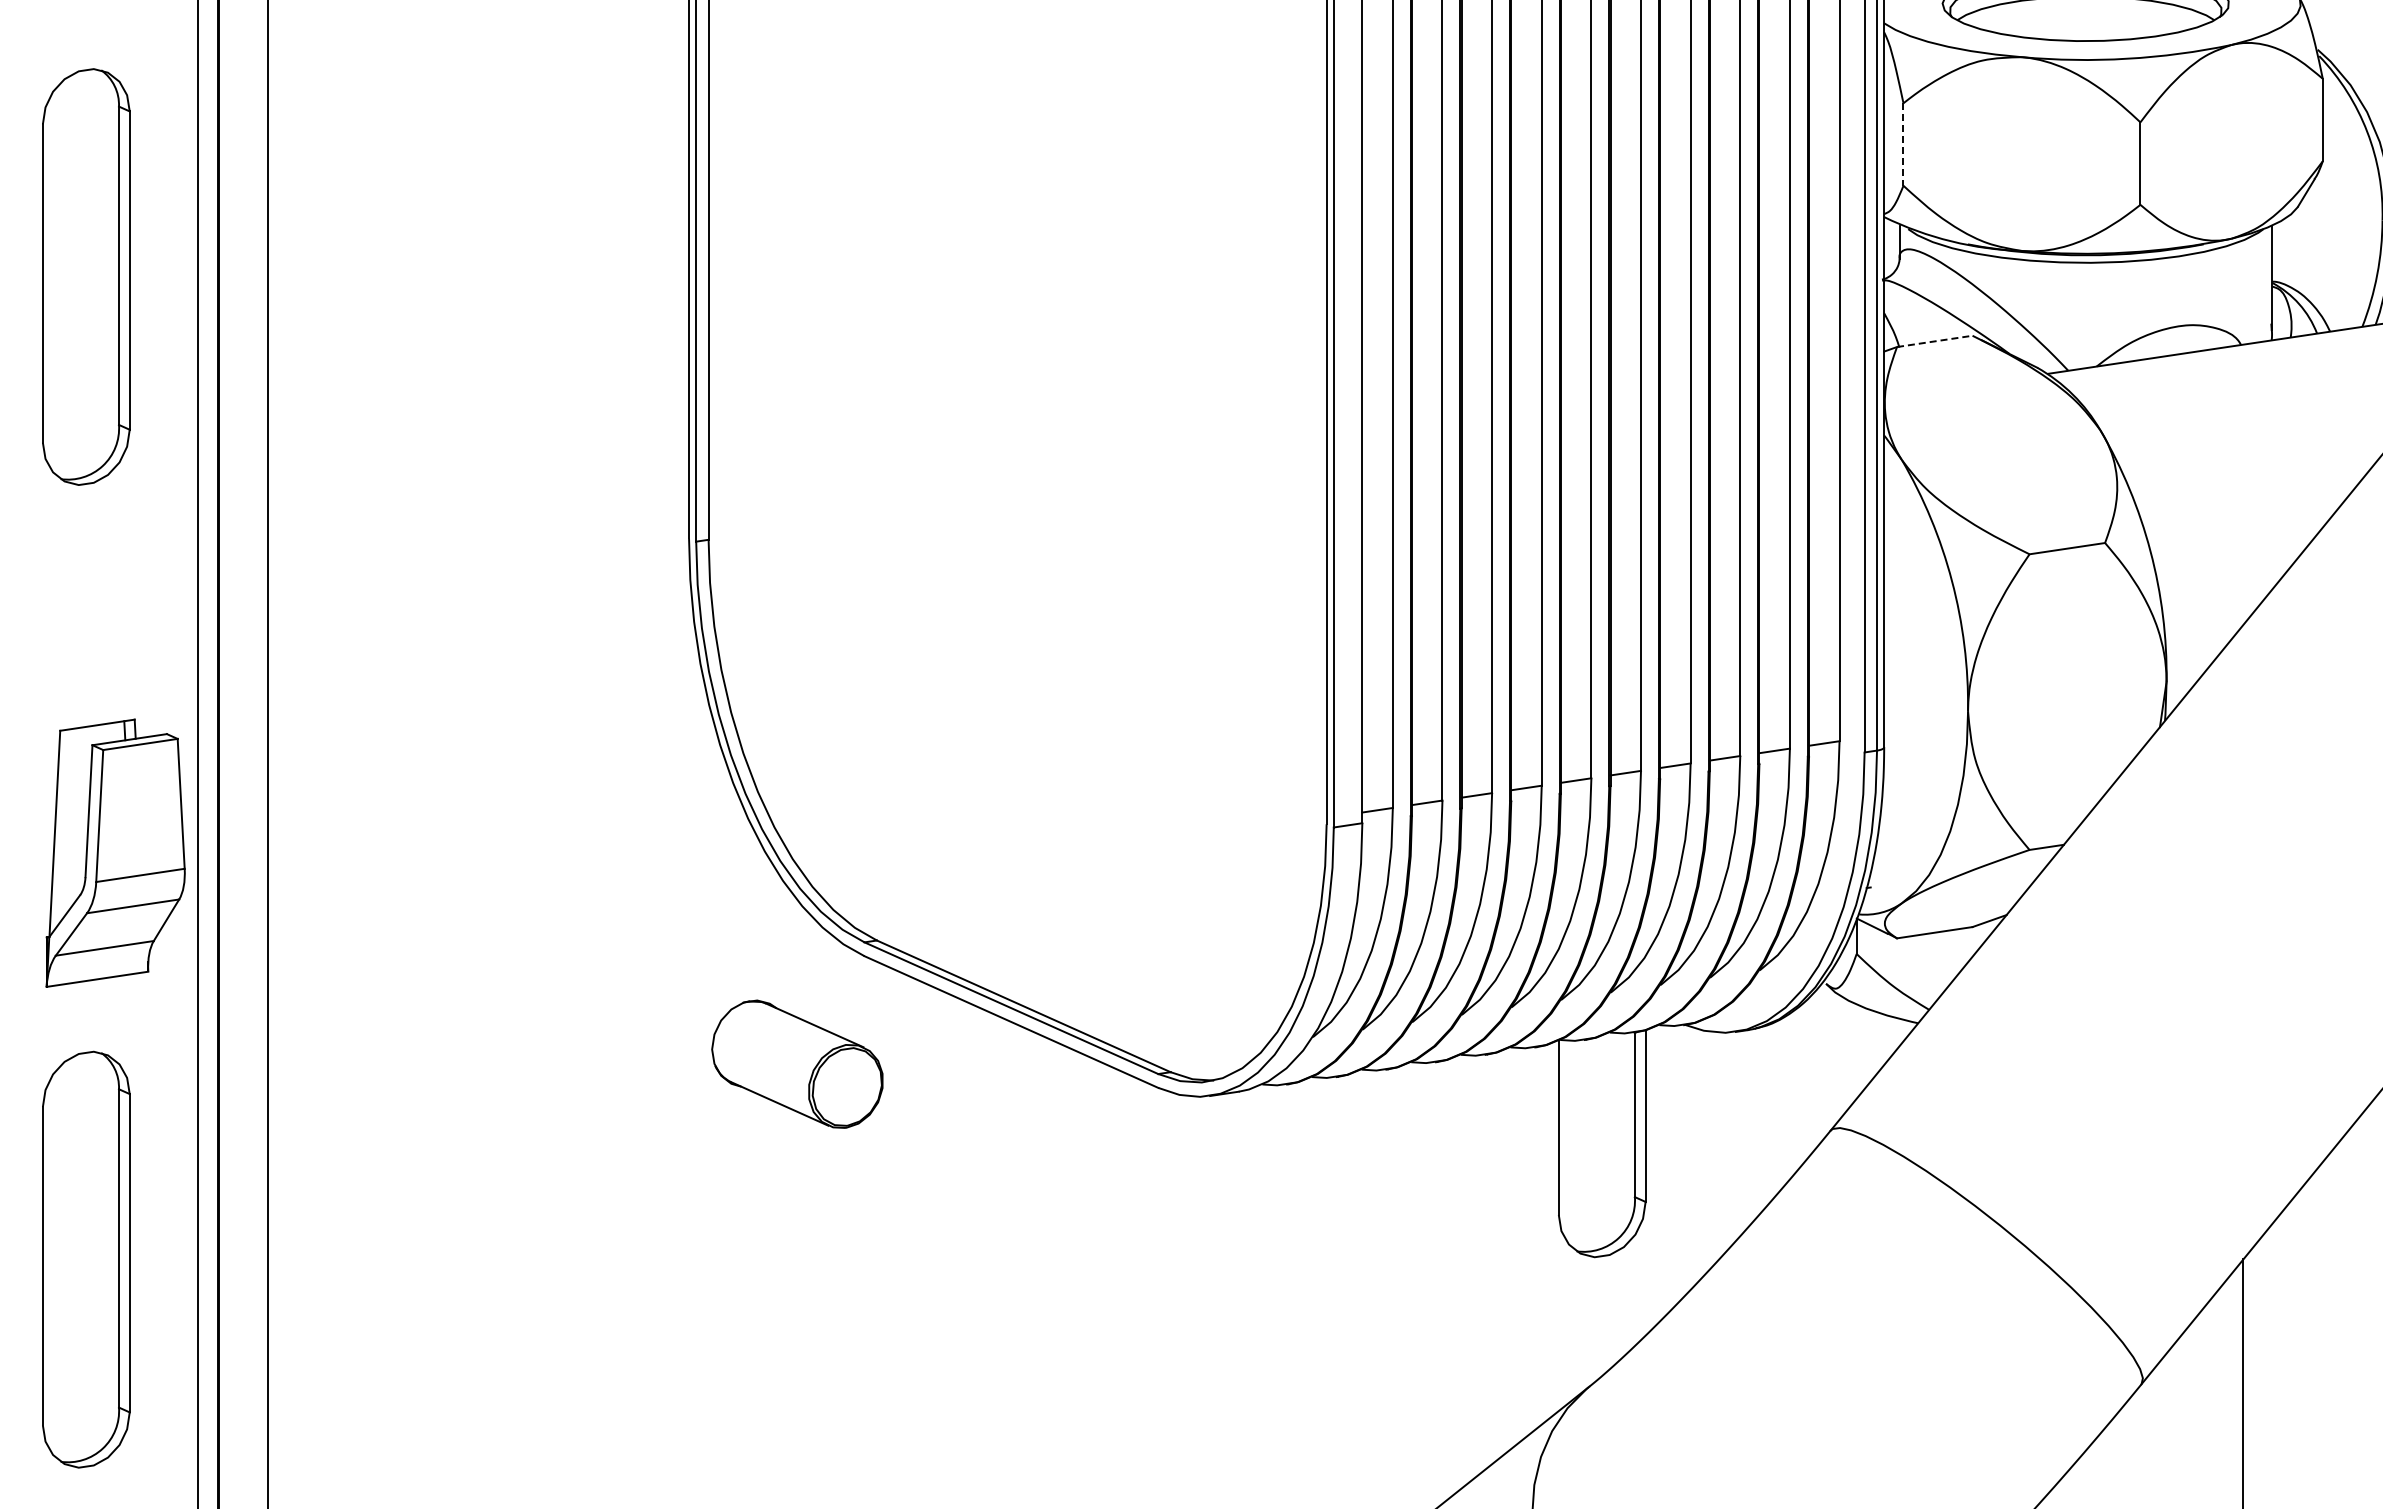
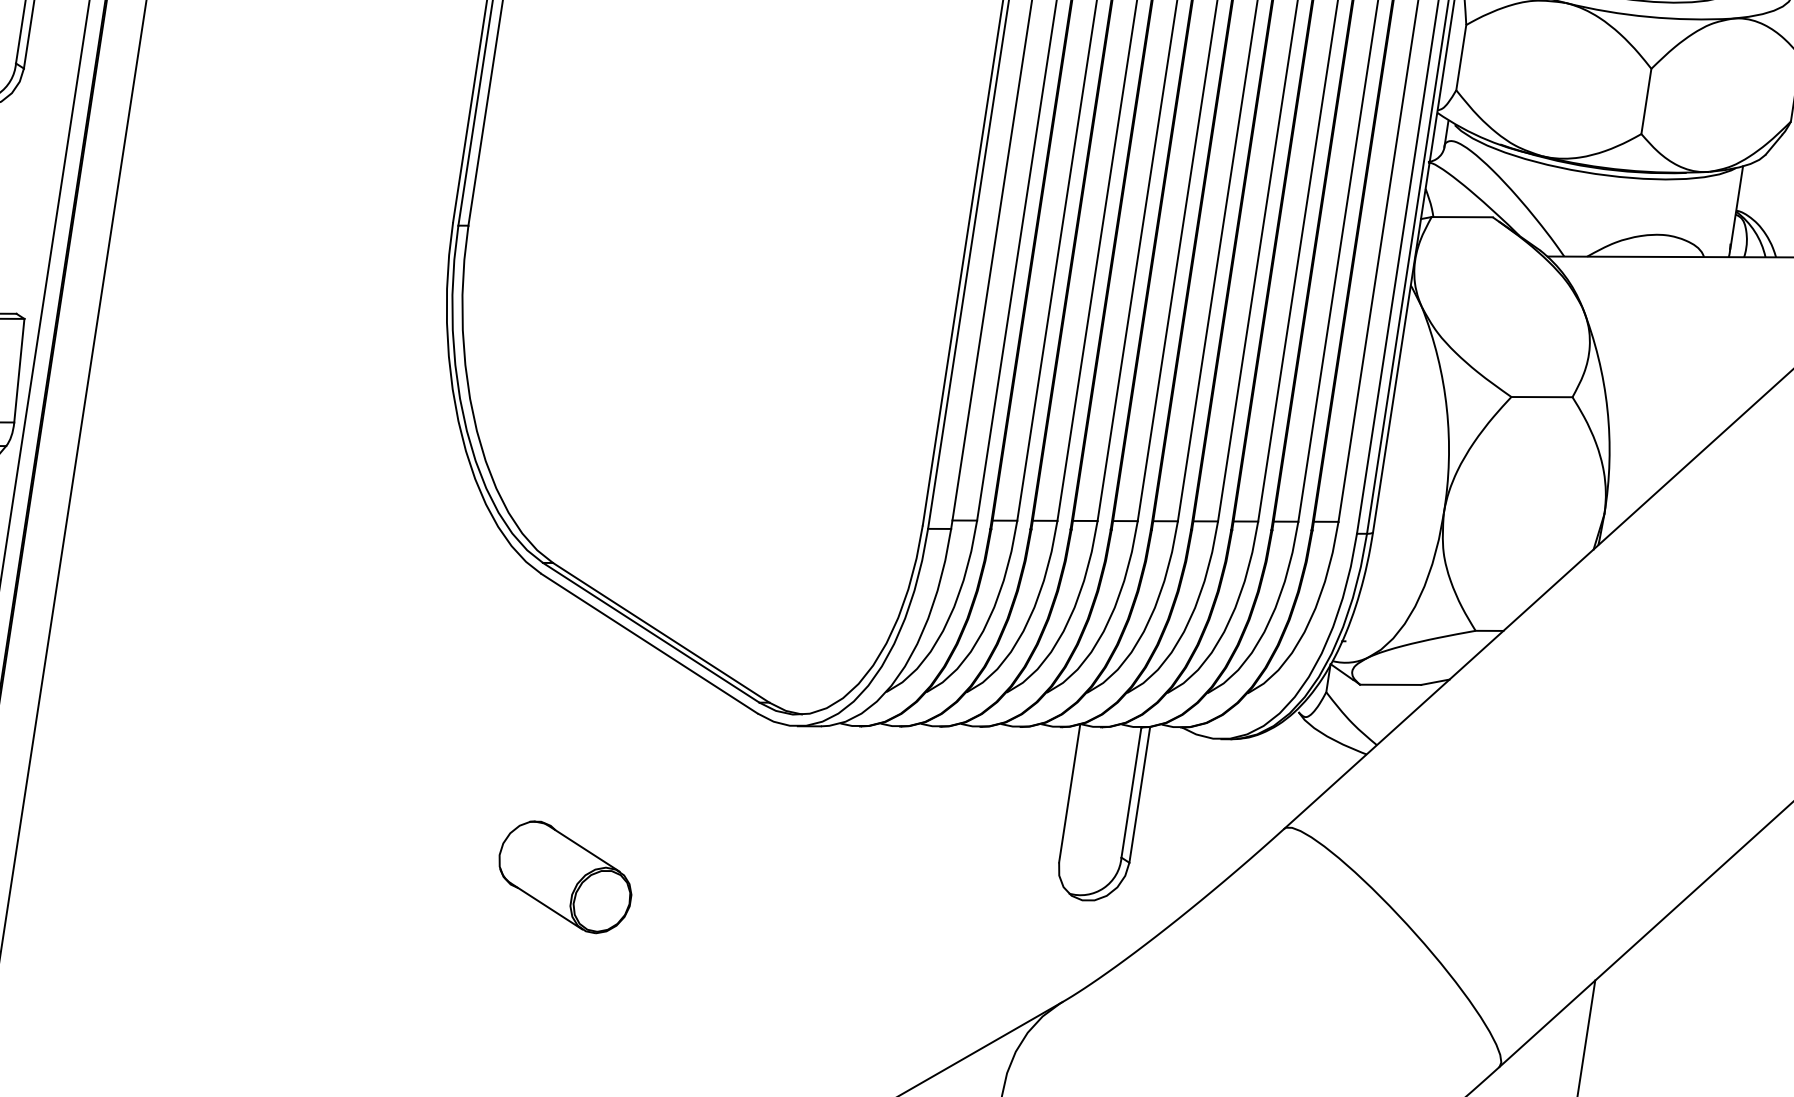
line: (1903, 145) -> (1461, 58), dashed -> solid
line: (1935, 341) -> (1462, 217), dashed -> solid
part: (797, 1063) -> (565, 876), moved

